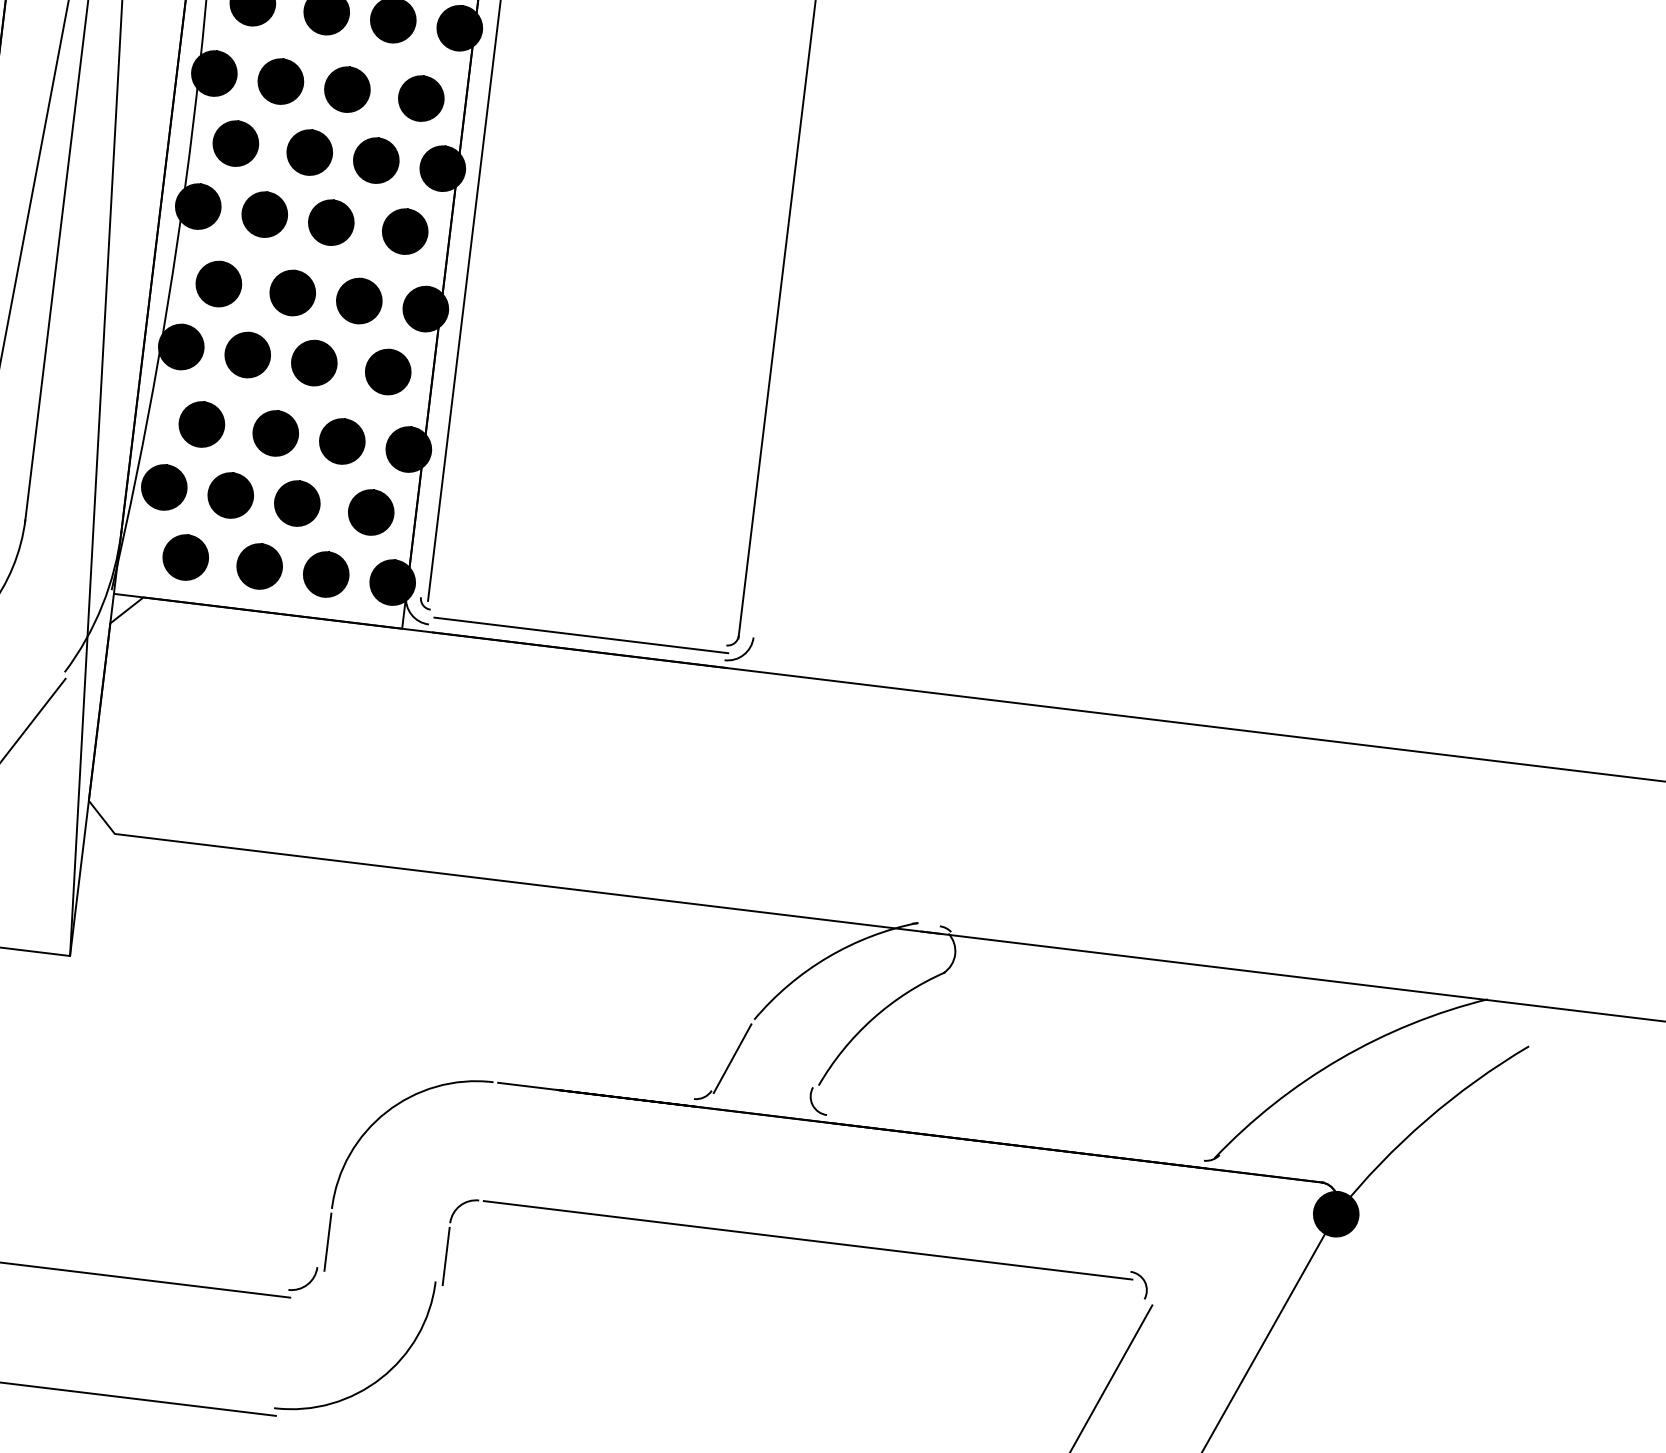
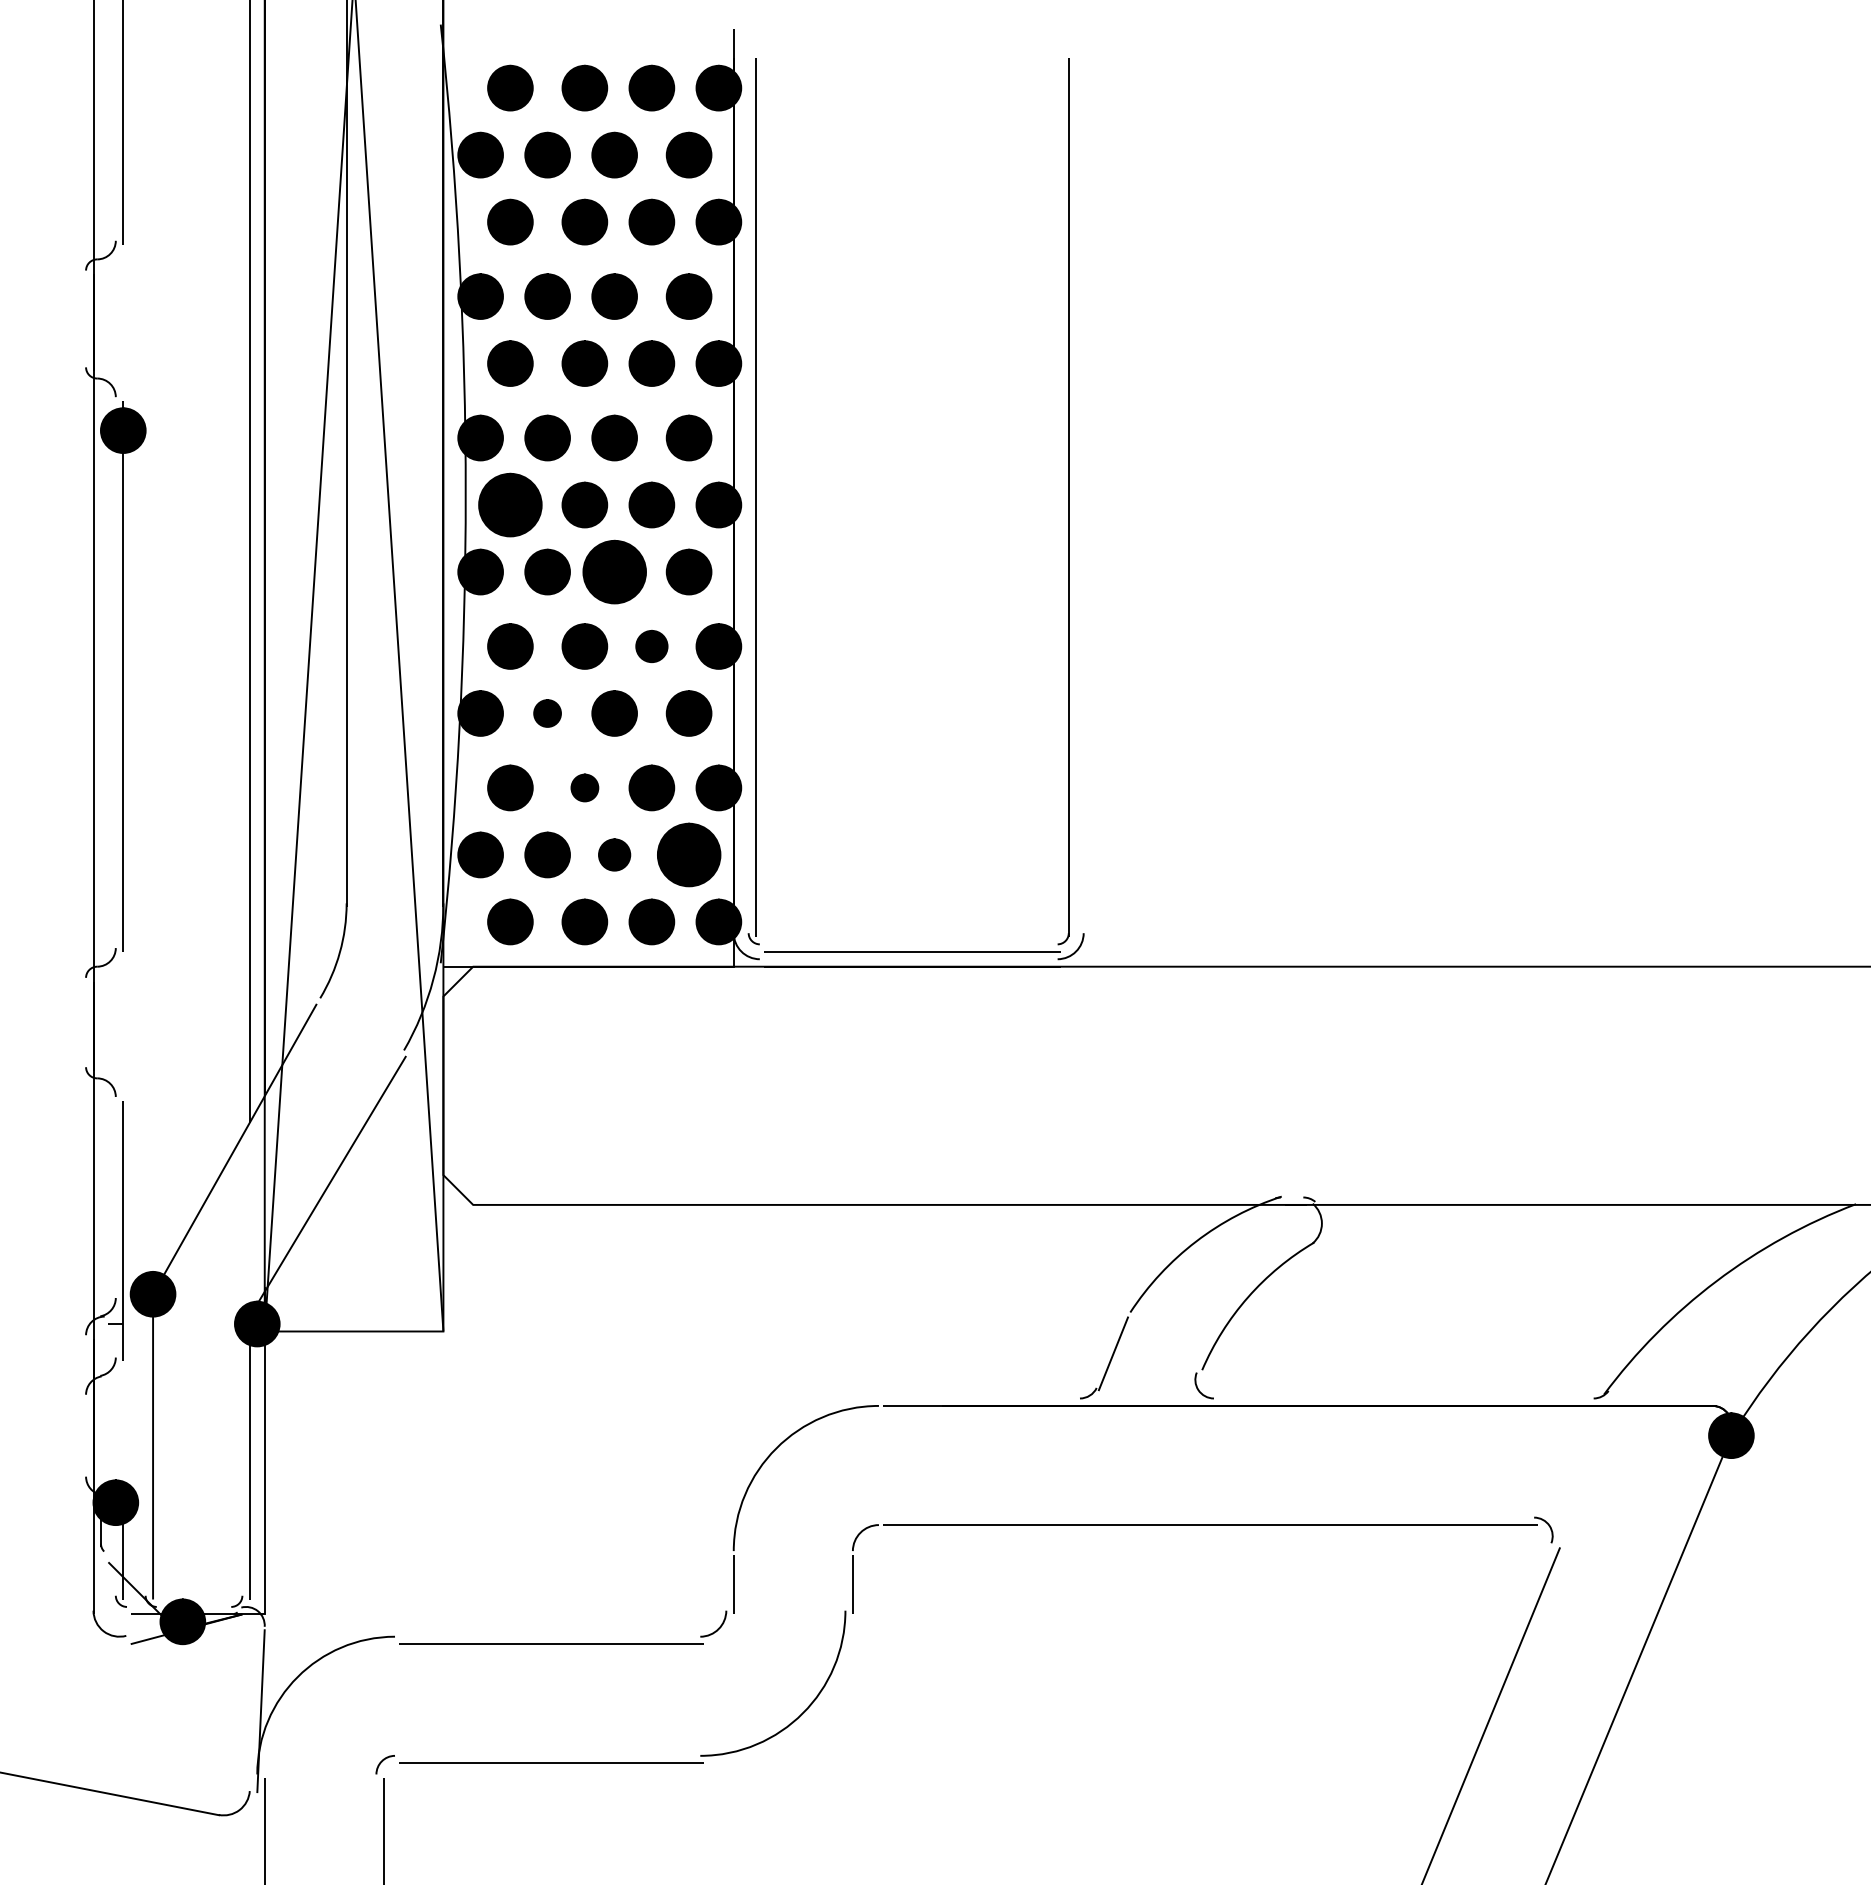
part: (236, 143) -> (510, 504), size x1.4
part: (331, 222) -> (614, 571), size x1.4
part: (358, 300) -> (651, 646), size x0.7
part: (247, 355) -> (547, 713), size x0.6
part: (275, 432) -> (584, 787), size x0.6
part: (297, 503) -> (614, 854), size x0.7
part: (370, 511) -> (688, 854), size x1.4

